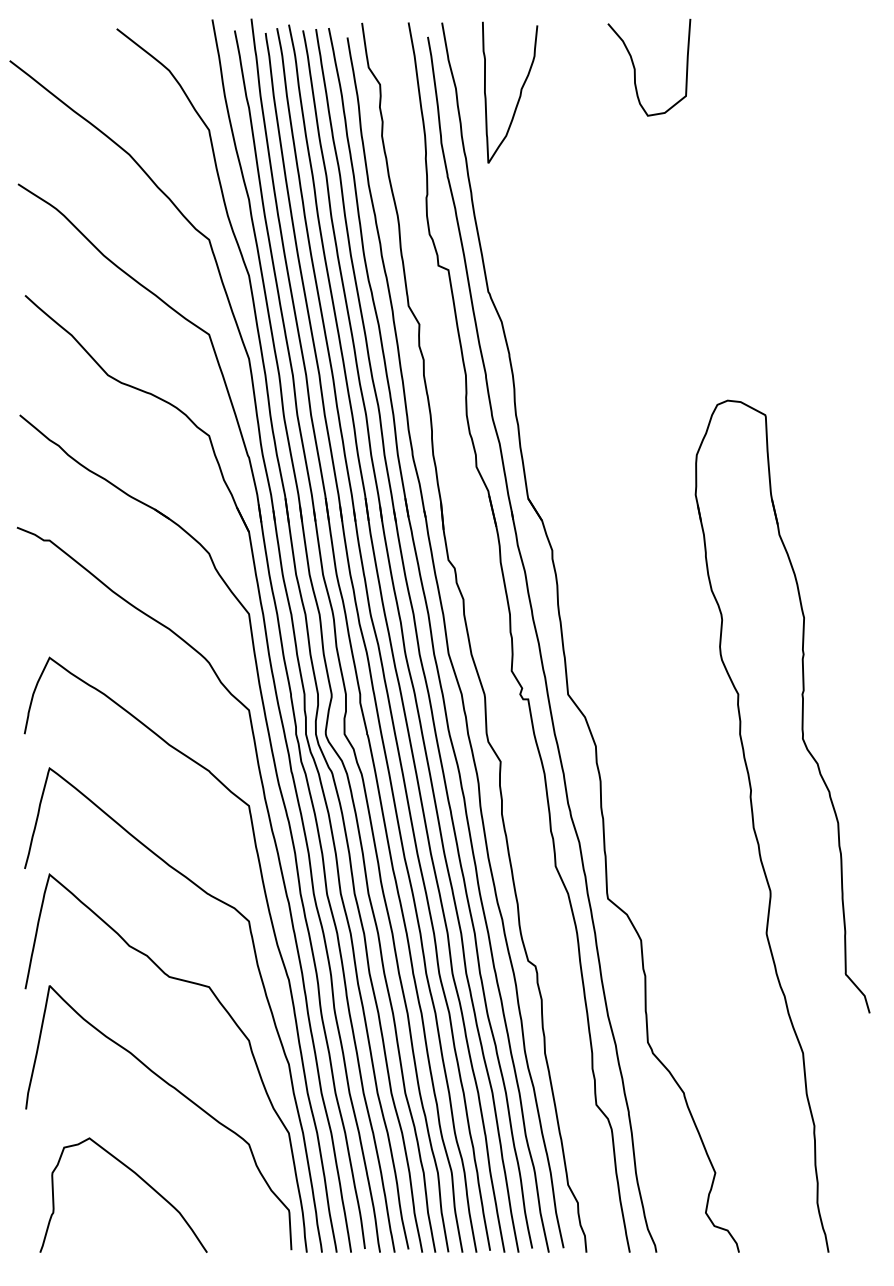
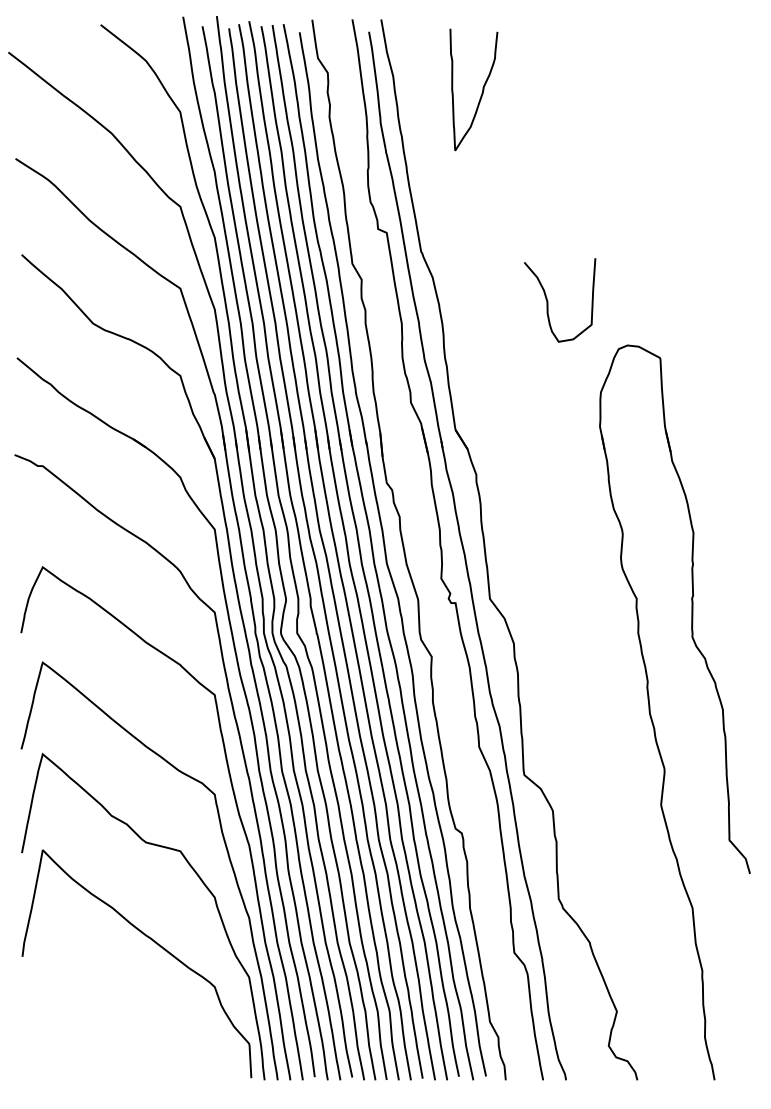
curve: (635, 69) -> (548, 301), moved
curve: (518, 96) -> (481, 93), moved
curve: (139, 1178) -> (120, 1016), removed

